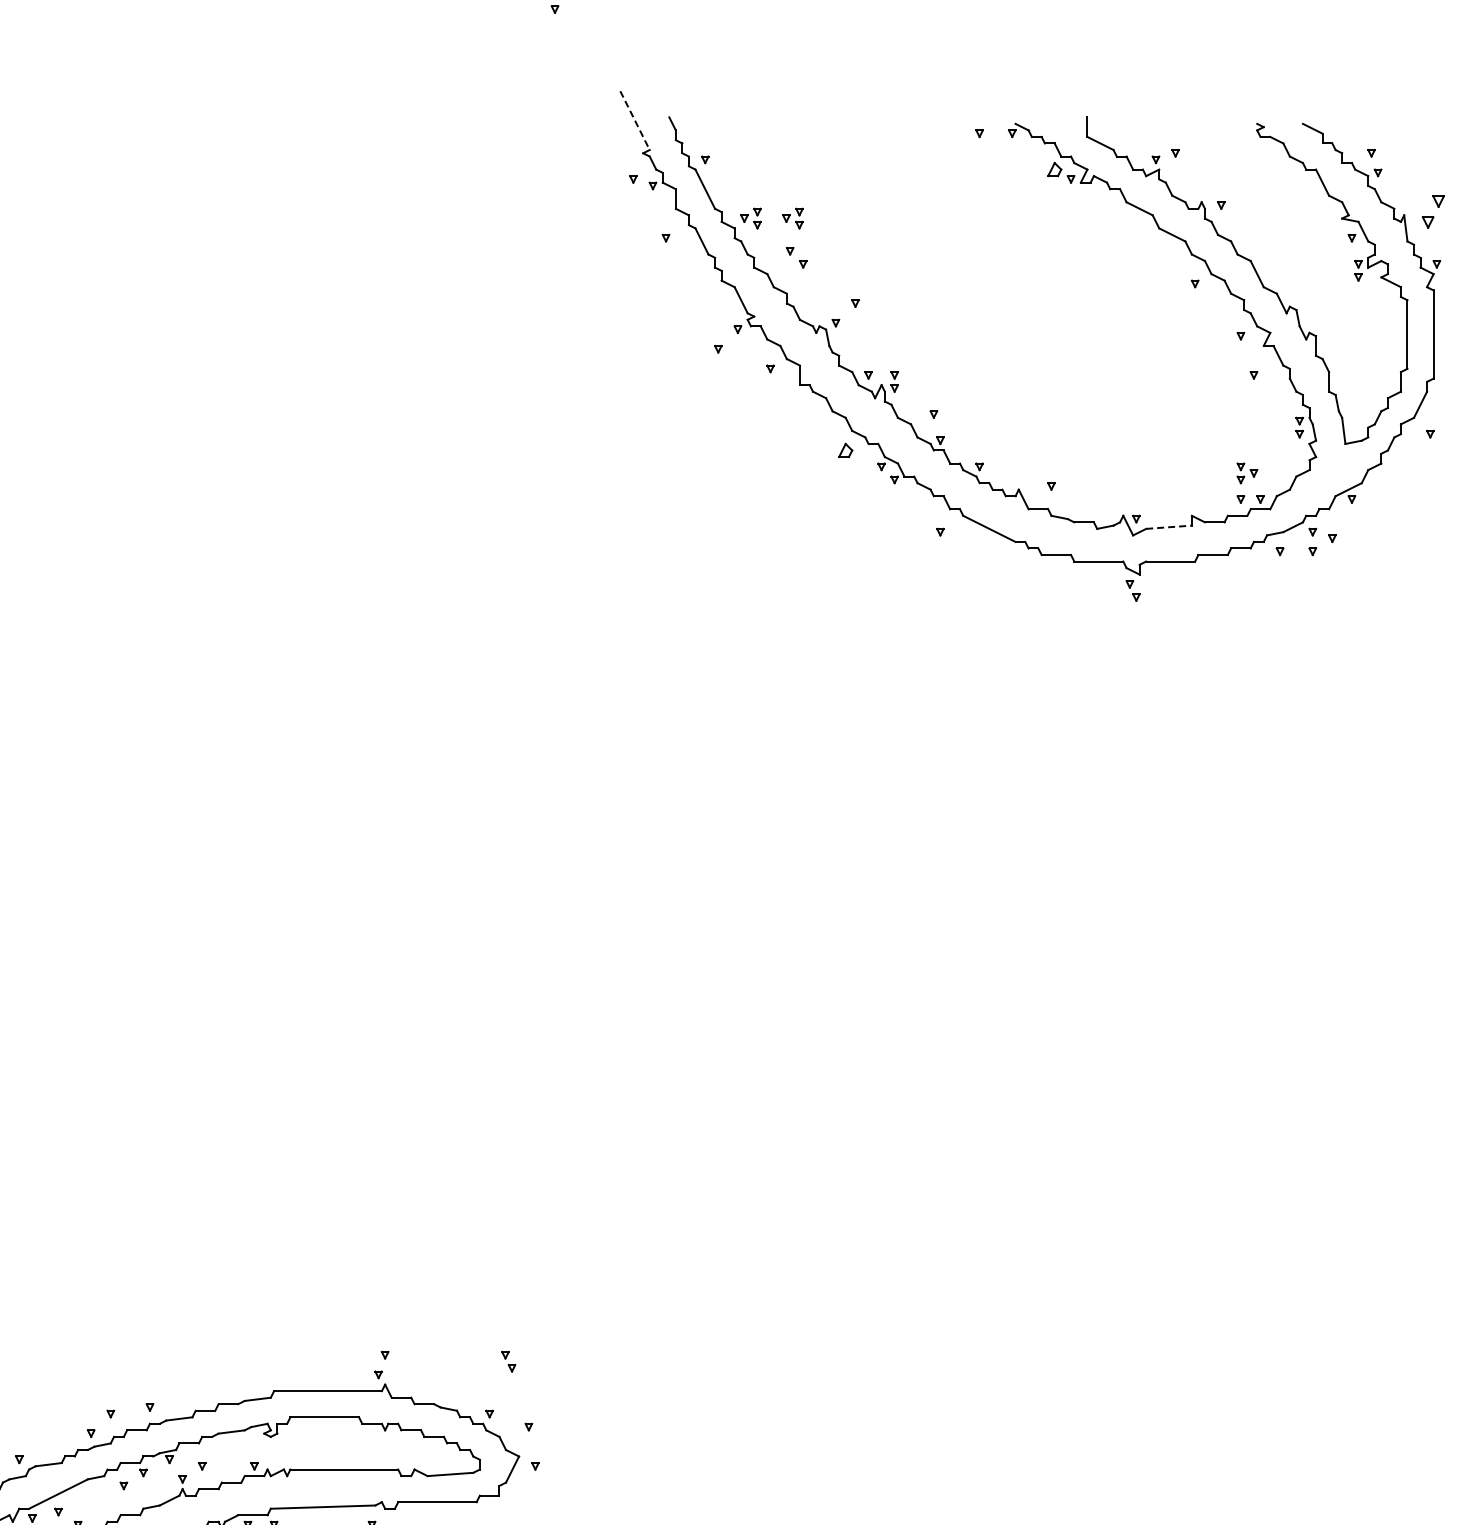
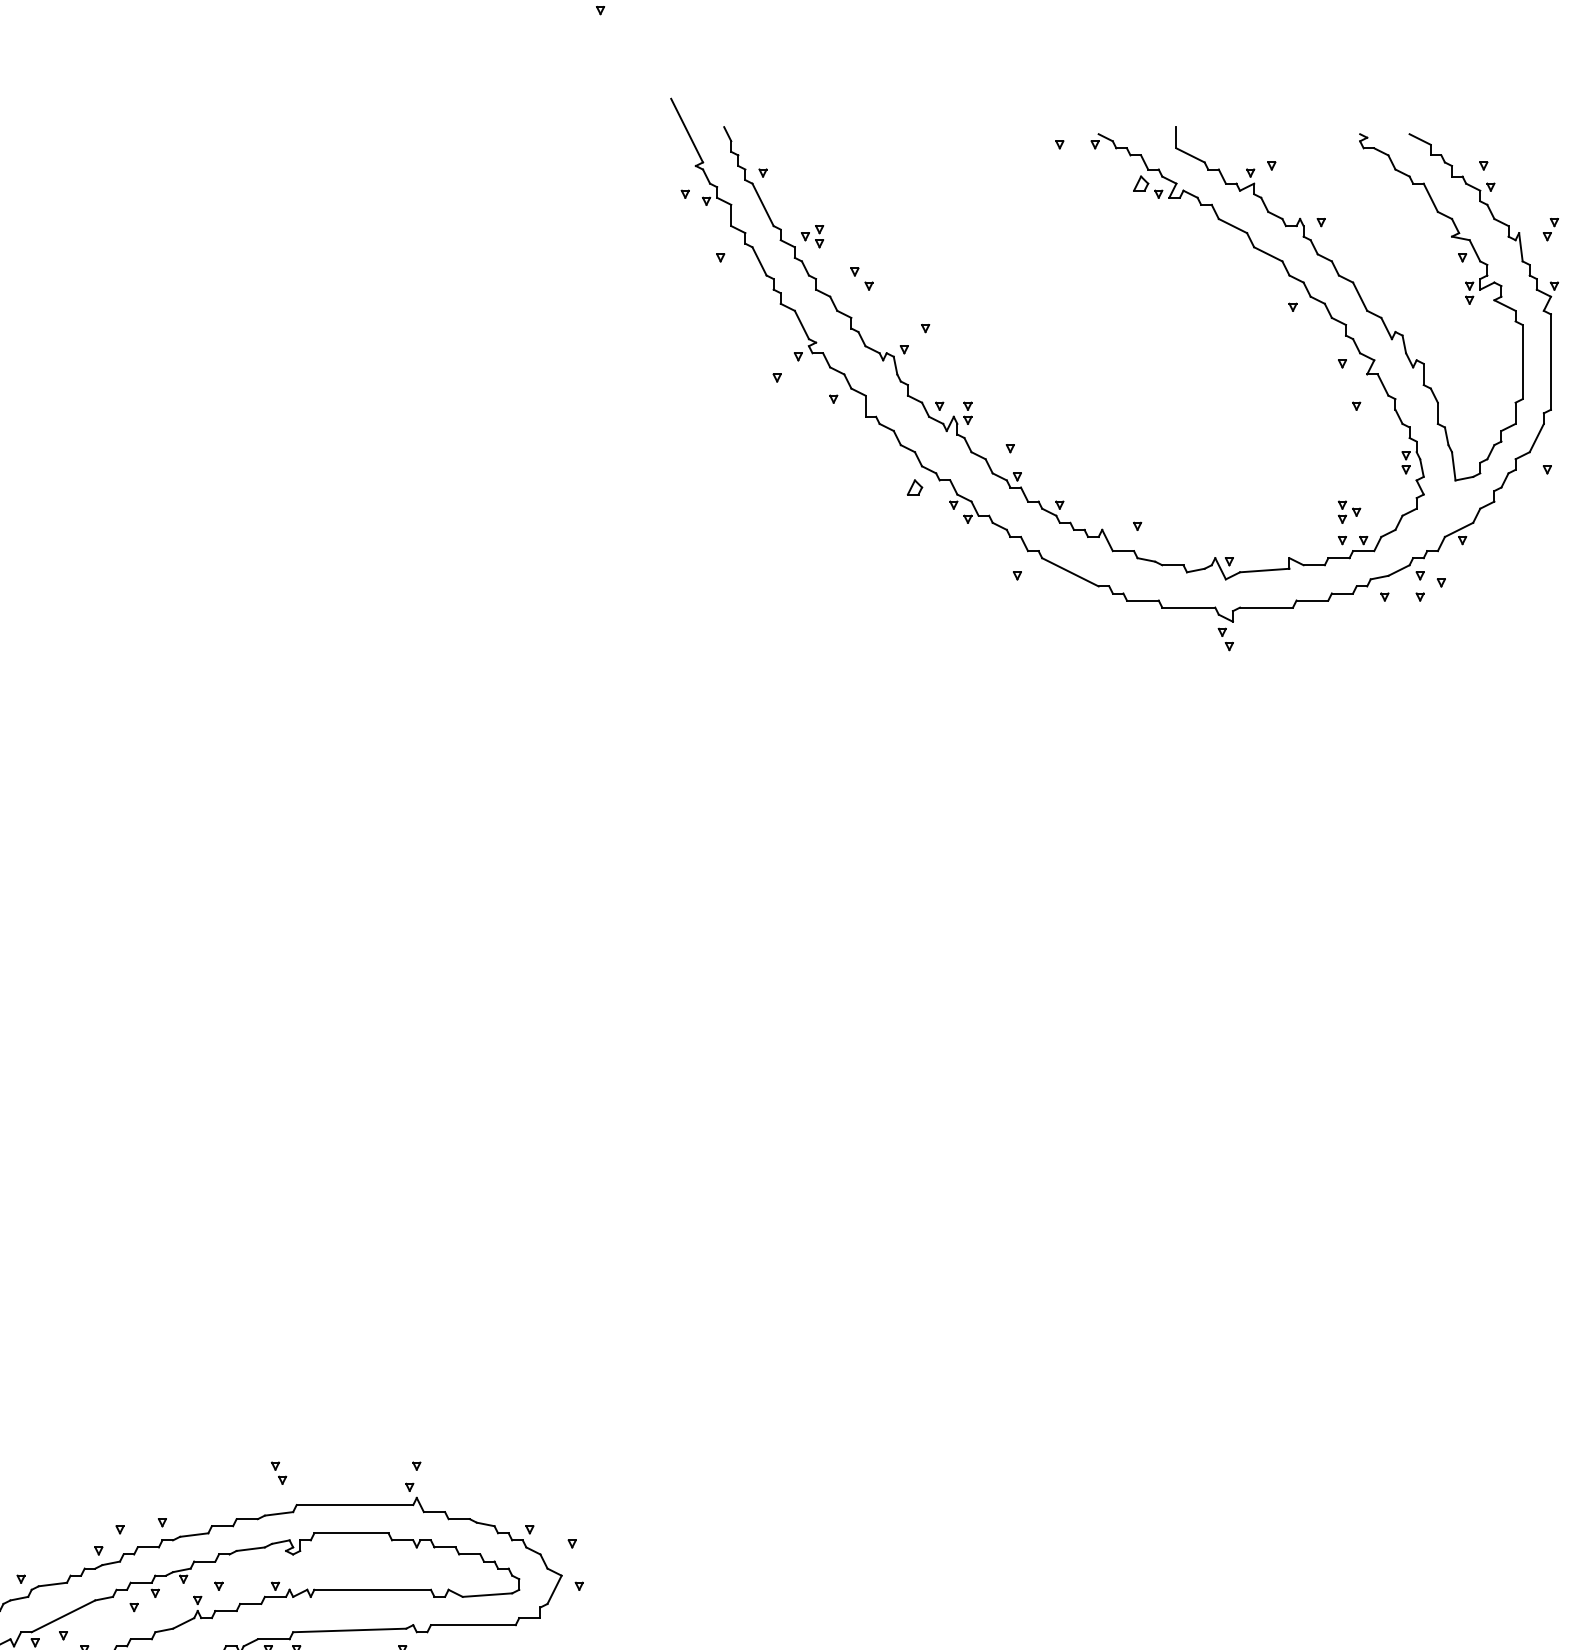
line: (635, 120) -> (687, 130), dashed -> solid
part: (1433, 211) -> (1550, 228), size x0.62
part: (792, 218) -> (857, 236), removed
line: (1169, 527) -> (1265, 570), dashed -> solid
part: (508, 1361) -> (278, 1472), moved

